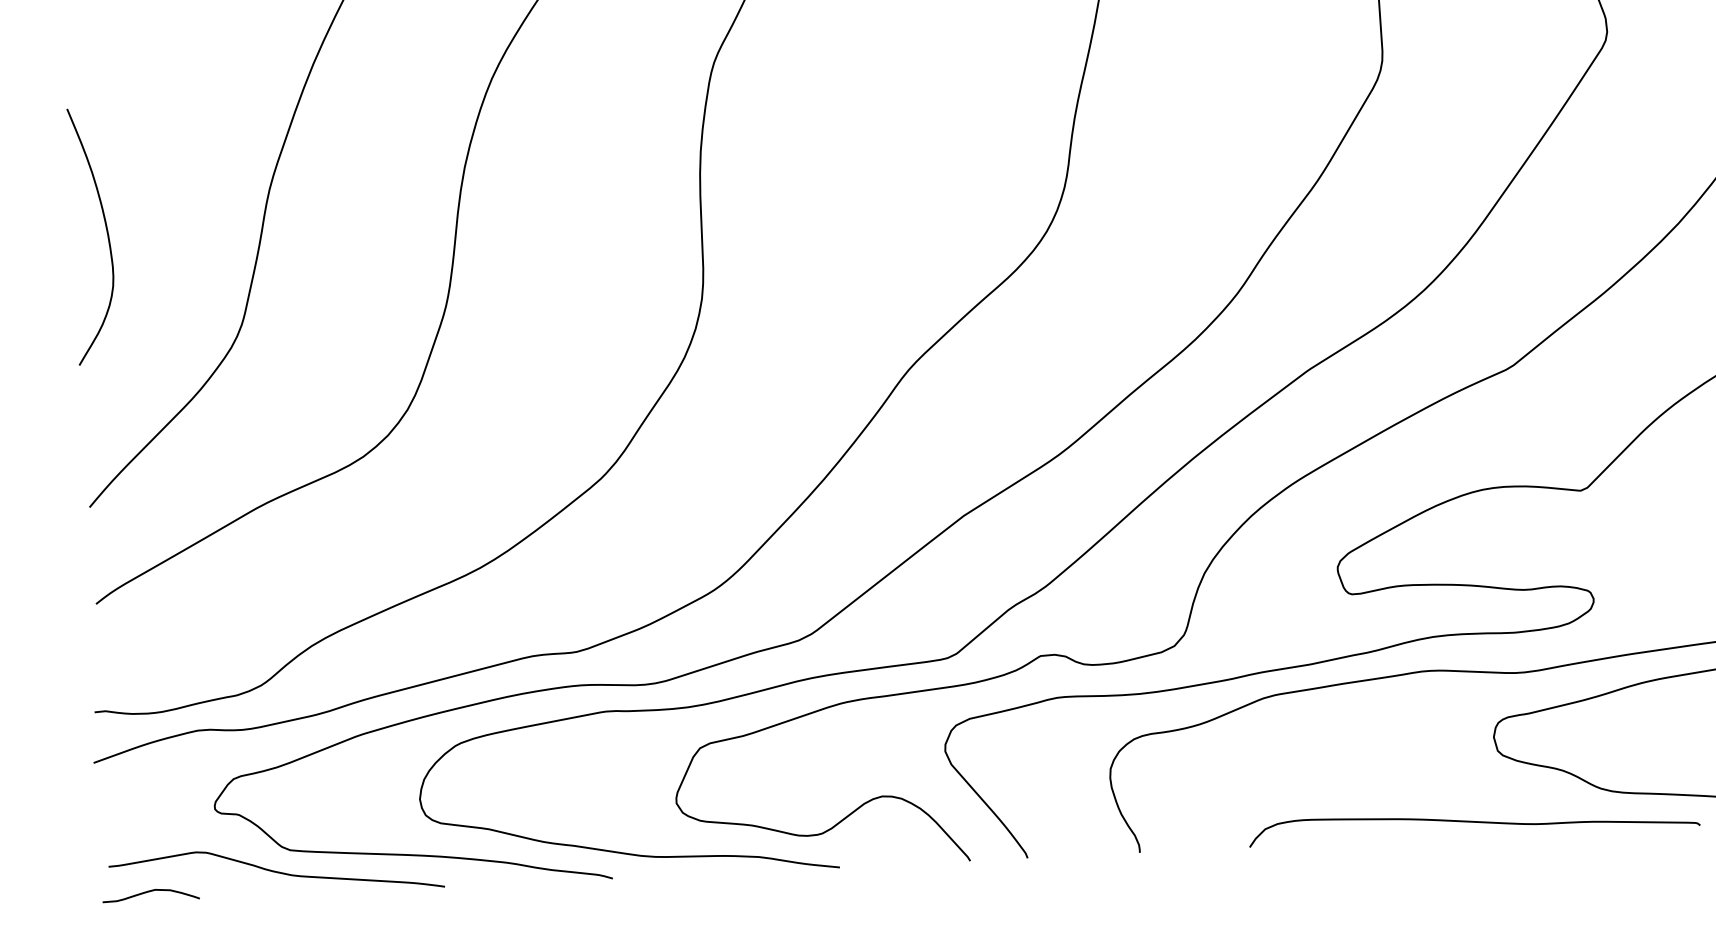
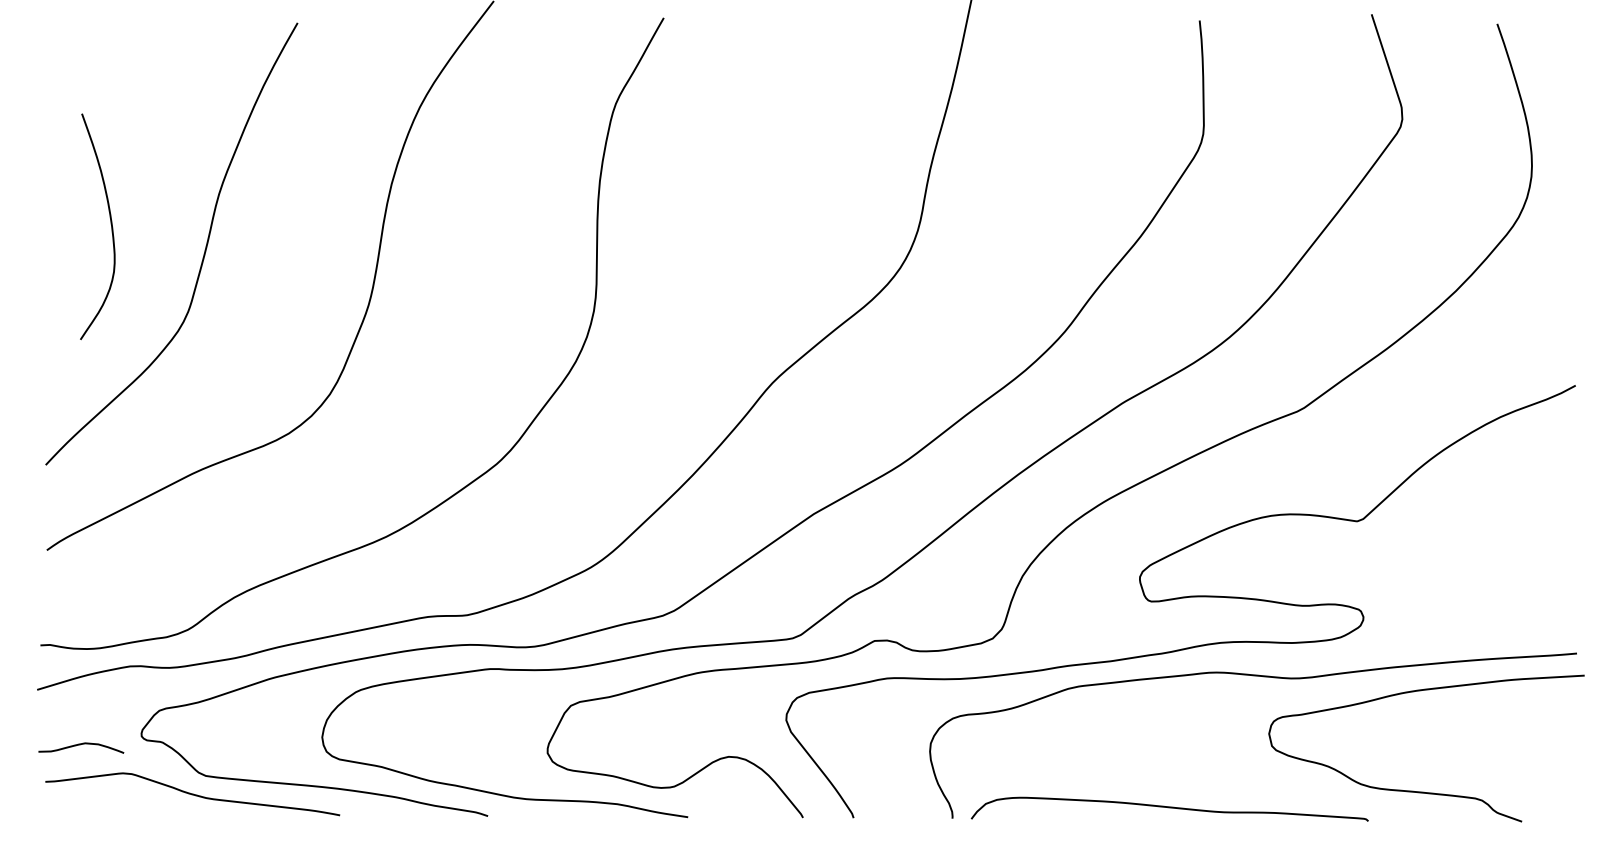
curve: (106, 232) -> (110, 224), moved
curve: (1473, 823) -> (1169, 808), moved
curve: (149, 892) -> (80, 745), moved

